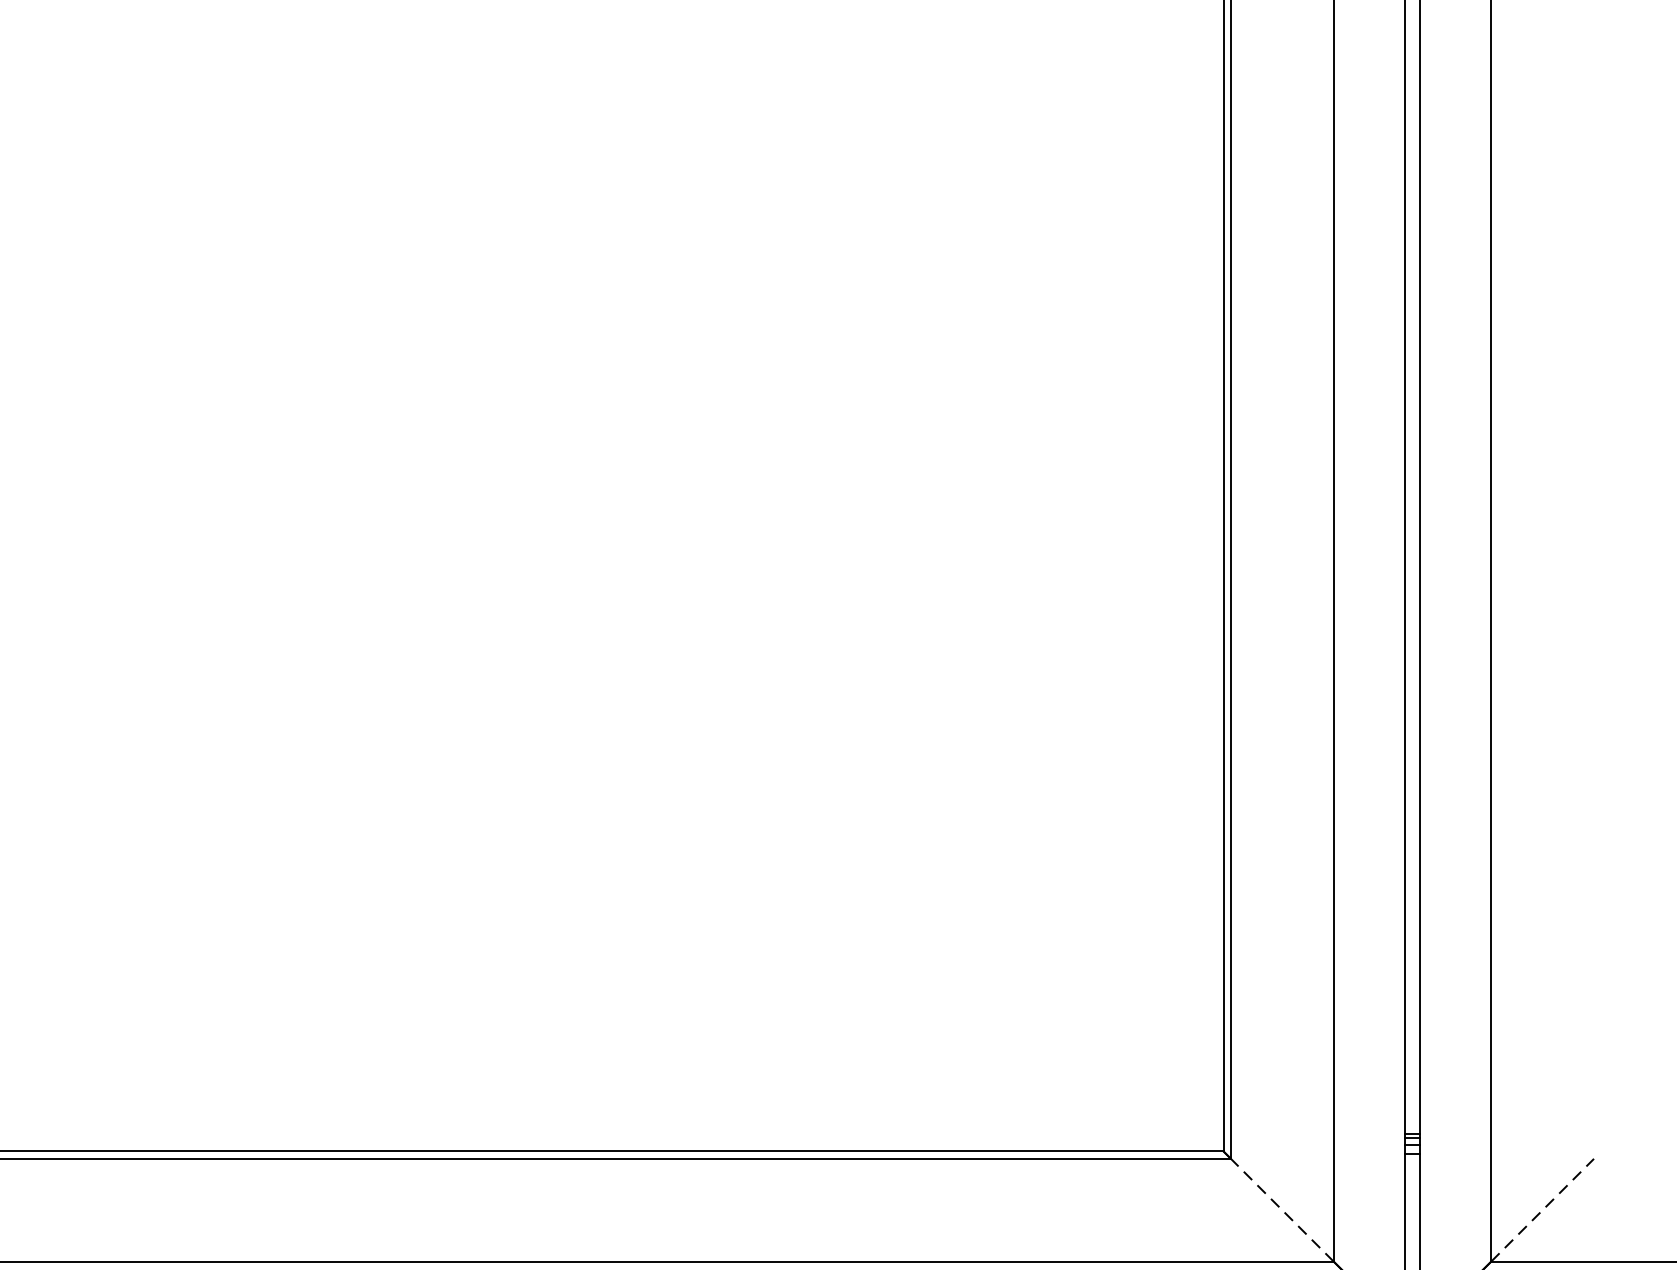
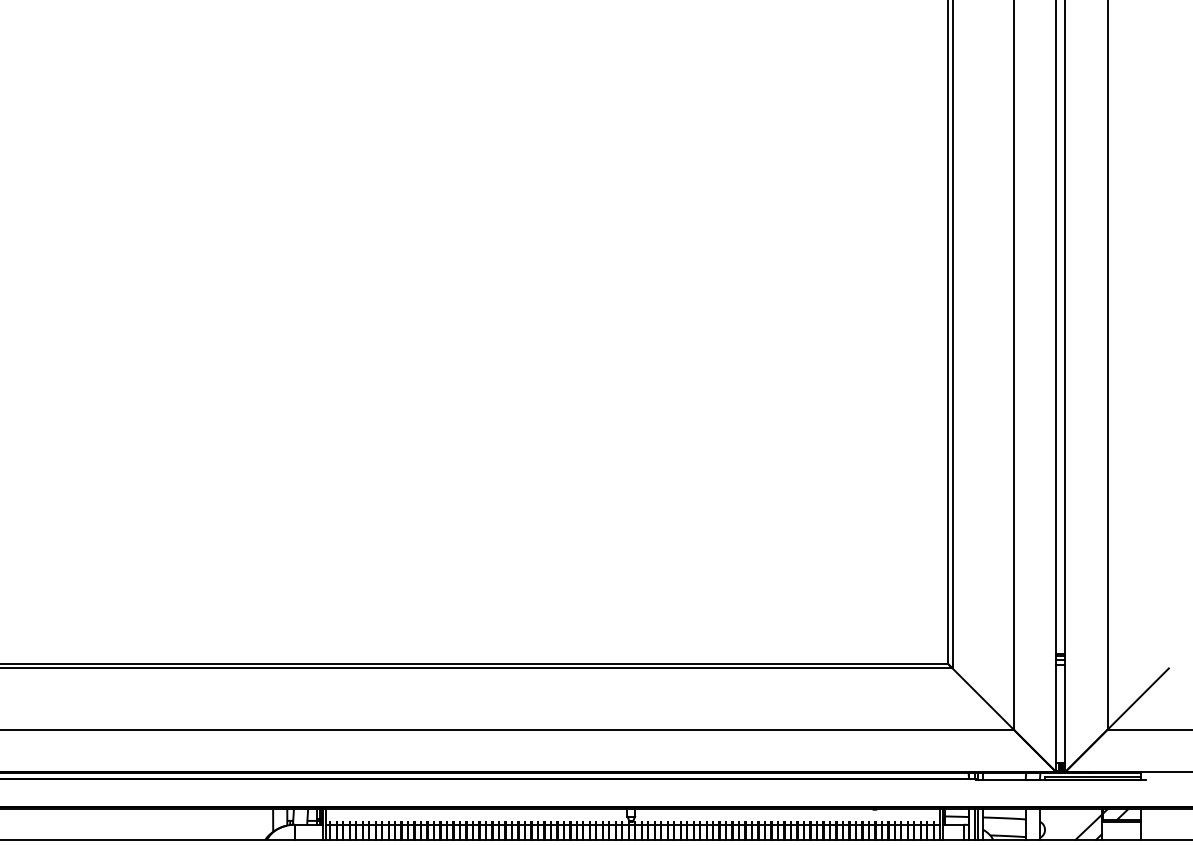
line: (1281, 1209) -> (982, 698), dashed -> solid
line: (1543, 1209) -> (1138, 698), dashed -> solid

